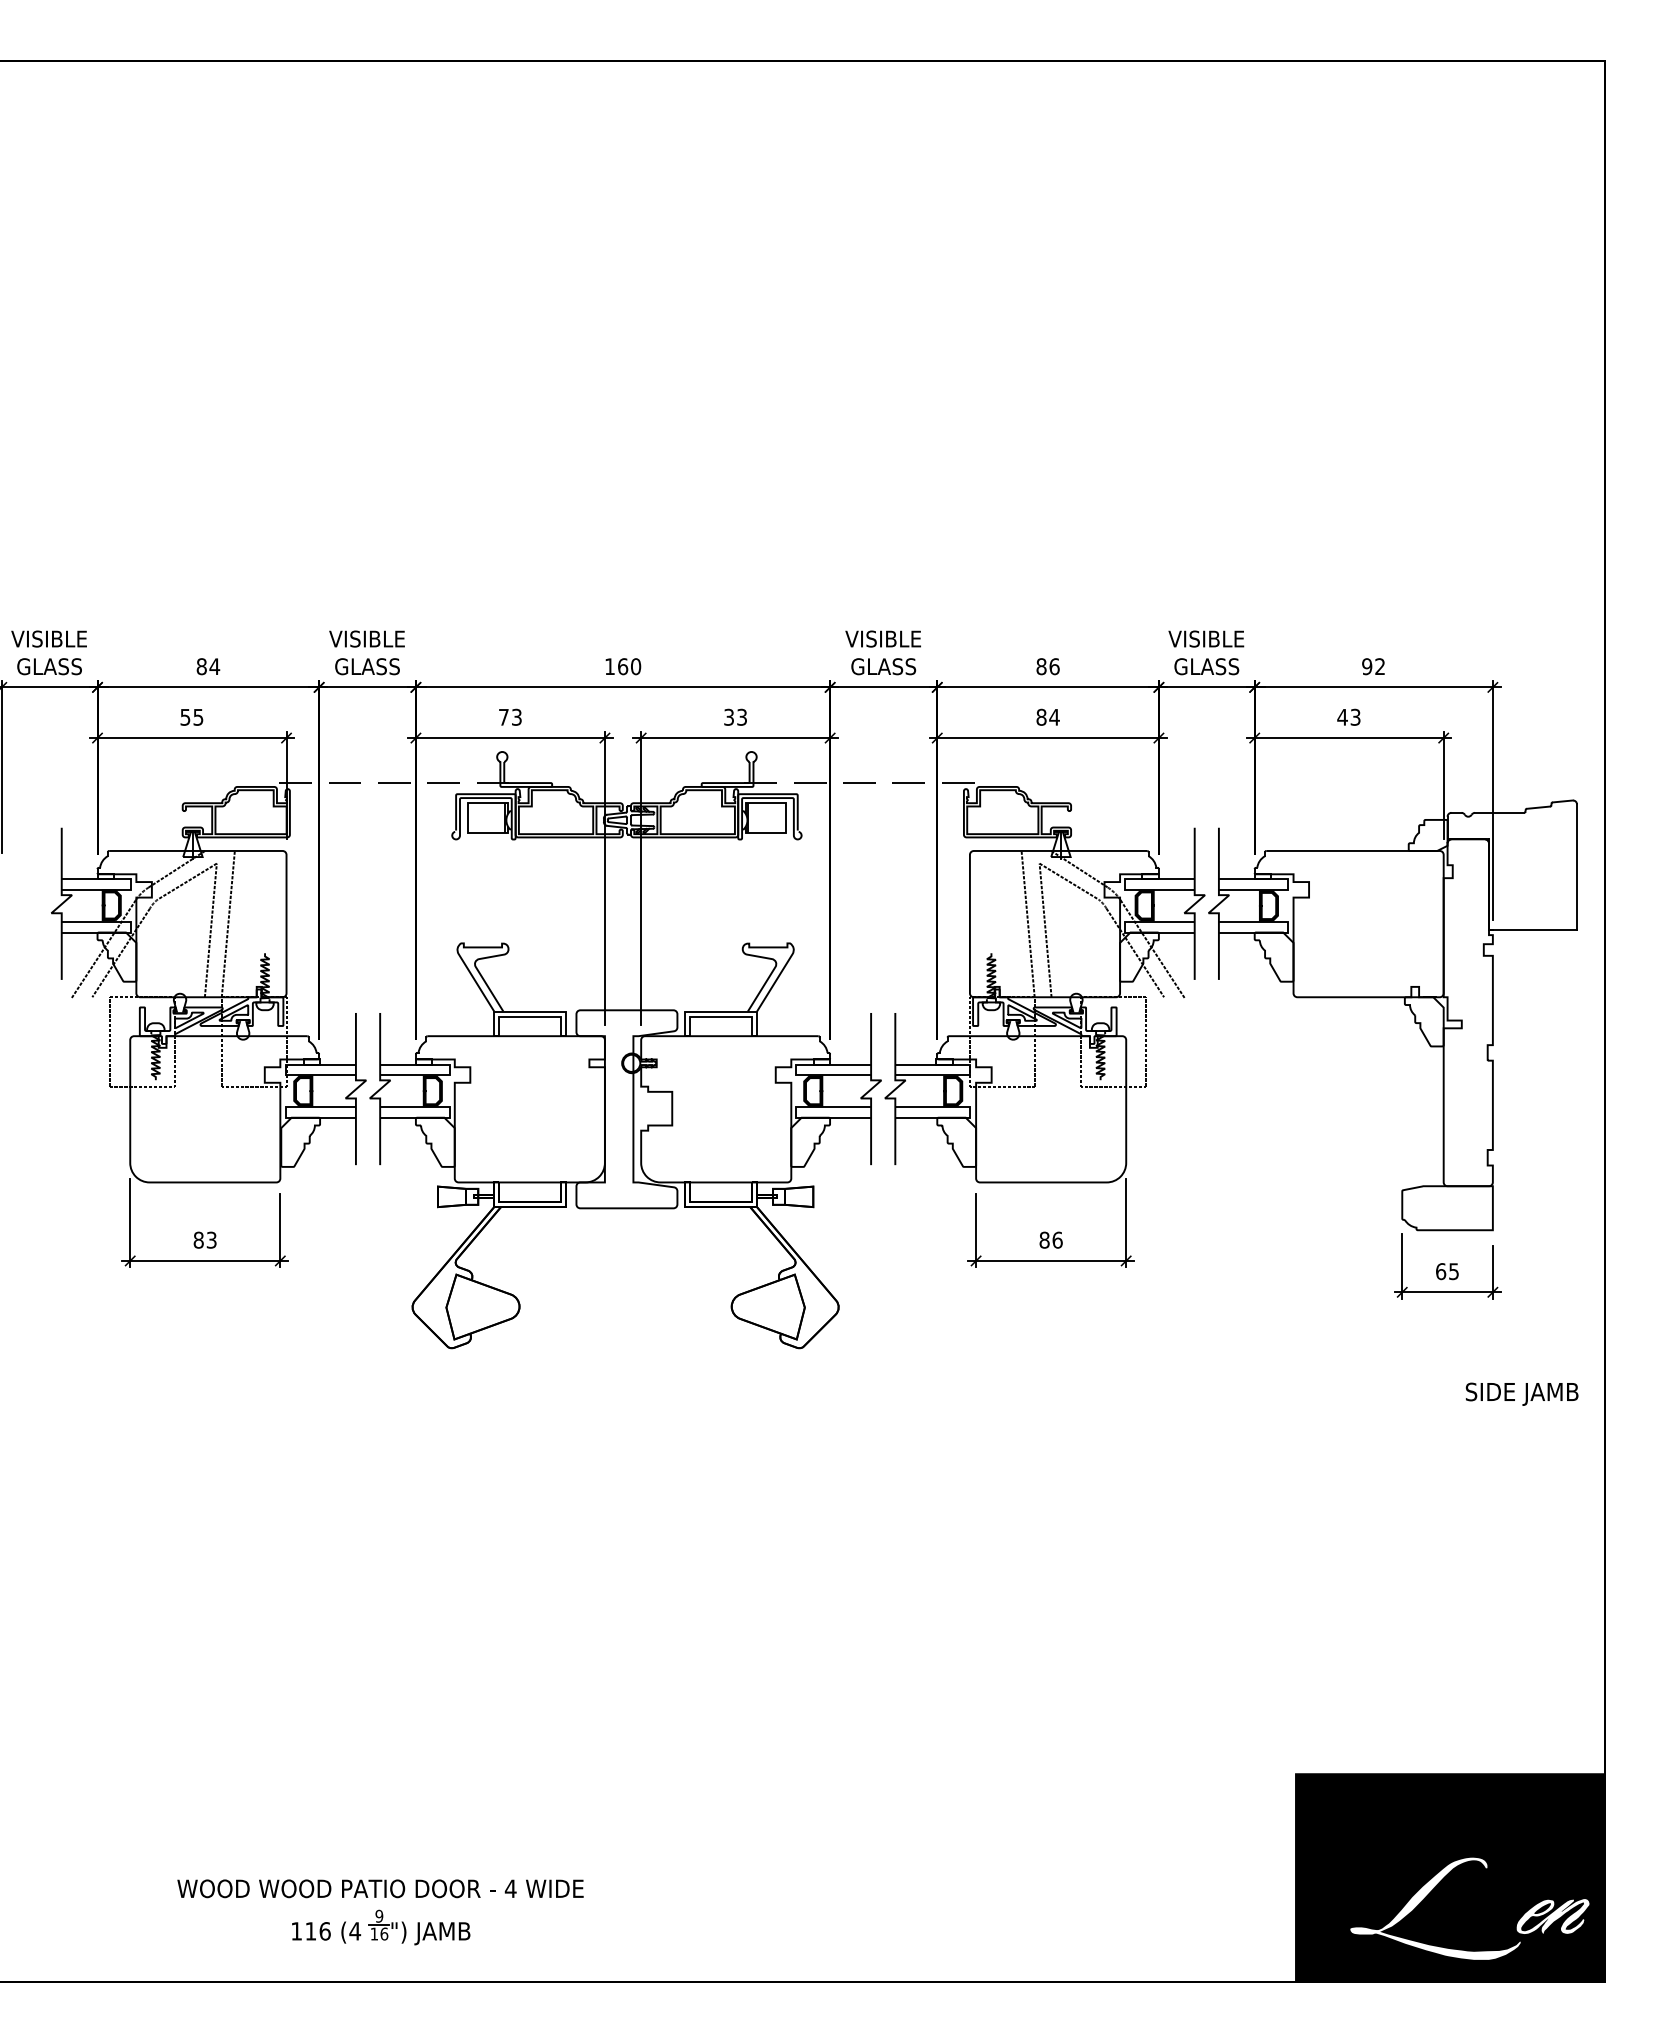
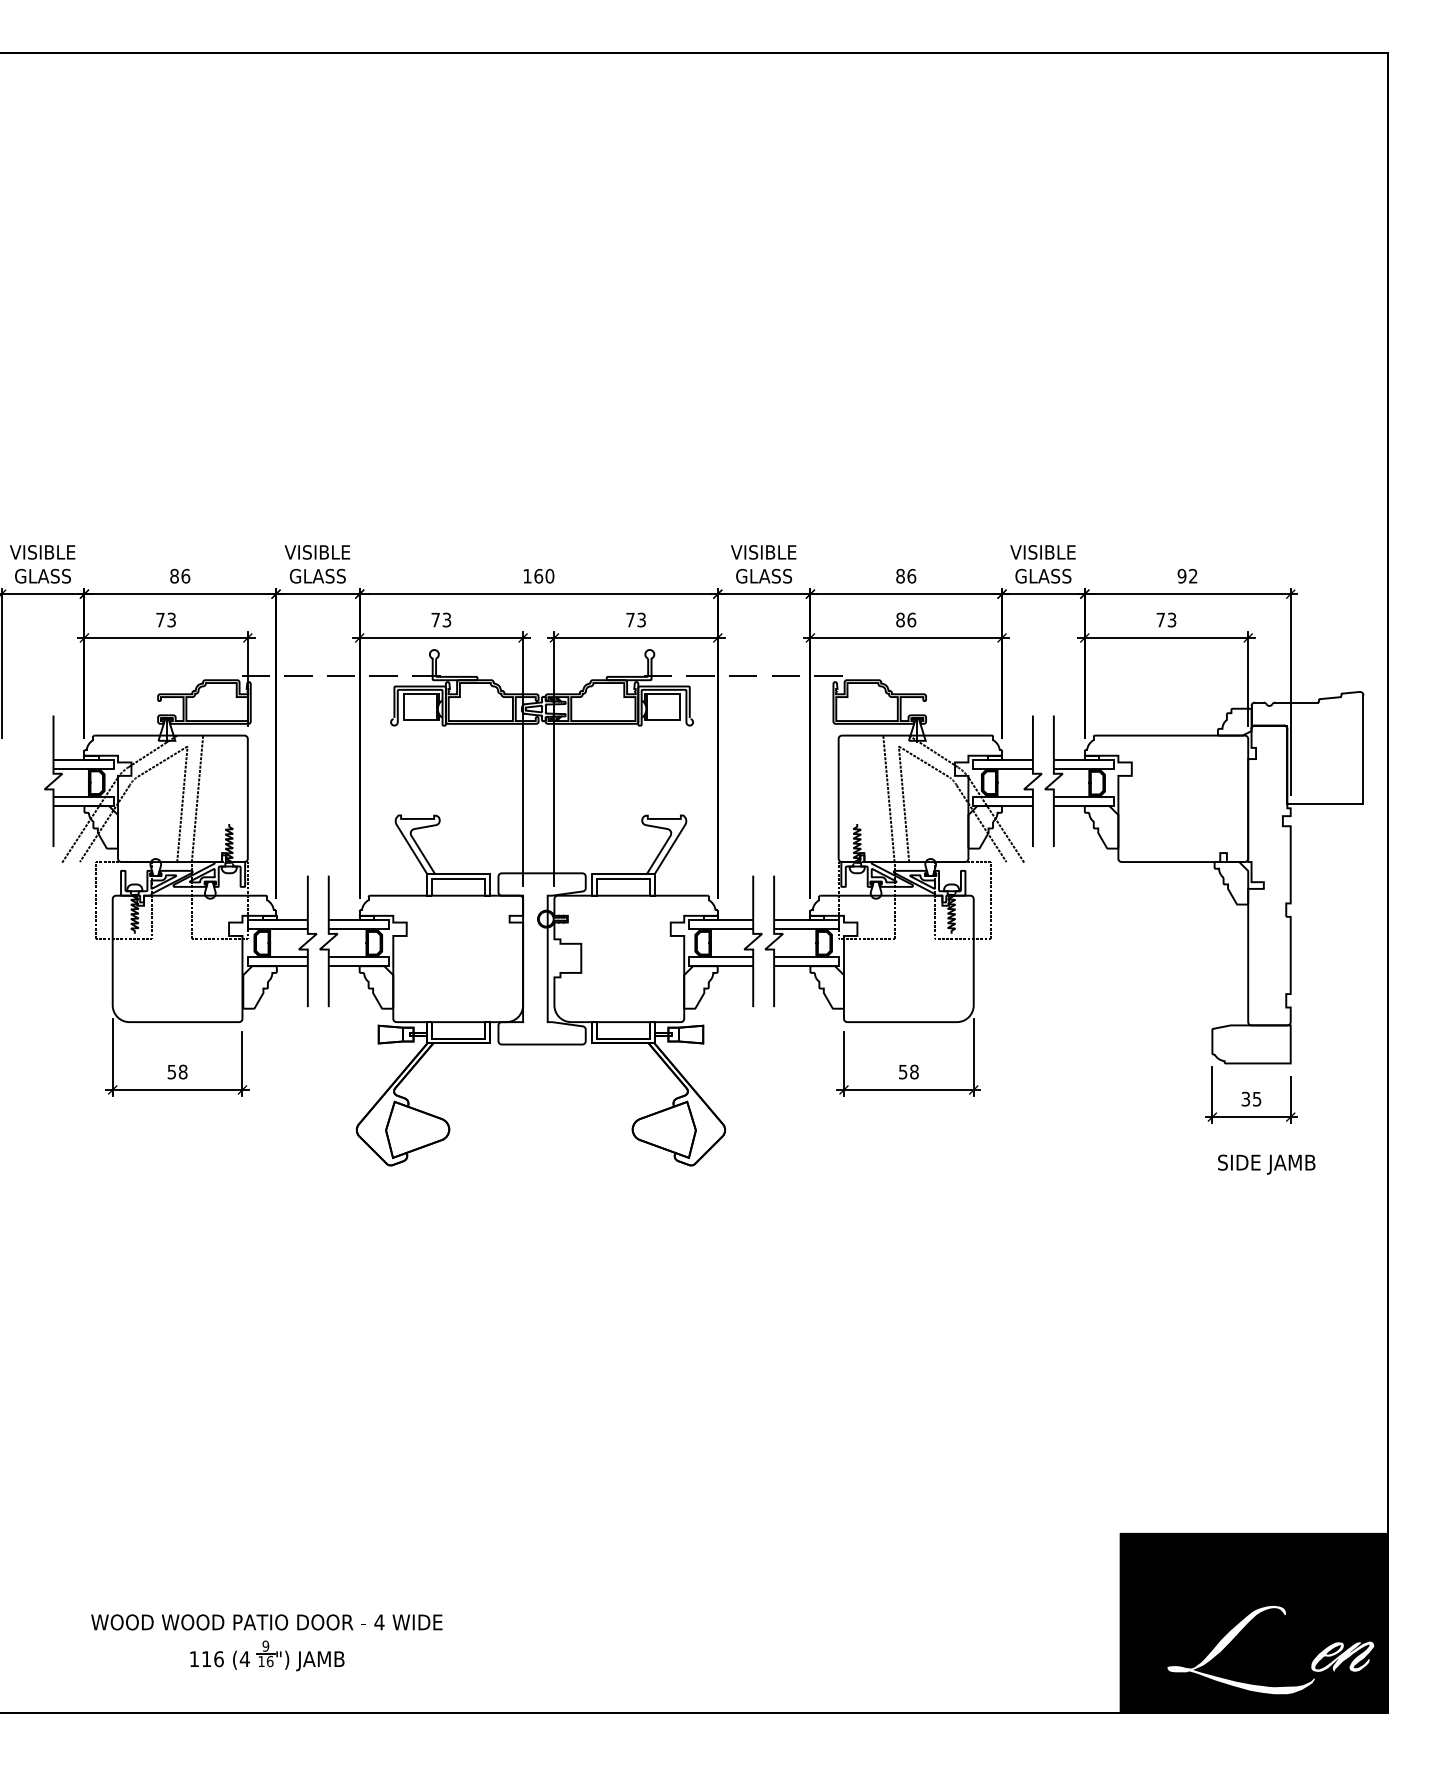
text: (214, 666) -> (185, 576), 84 -> 86
text: (191, 716) -> (165, 619), 55 -> 73
text: (728, 716) -> (629, 619), 33 -> 73
text: (1054, 716) -> (911, 619), 84 -> 86
text: (1342, 717) -> (1160, 620), 43 -> 73
text: (204, 1239) -> (176, 1071), 83 -> 58
text: (1050, 1239) -> (908, 1071), 86 -> 58
text: (1441, 1271) -> (1246, 1099), 65 -> 35
text: (1521, 1393) -> (1266, 1163), moved
part: (380, 1912) -> (266, 1642), moved

